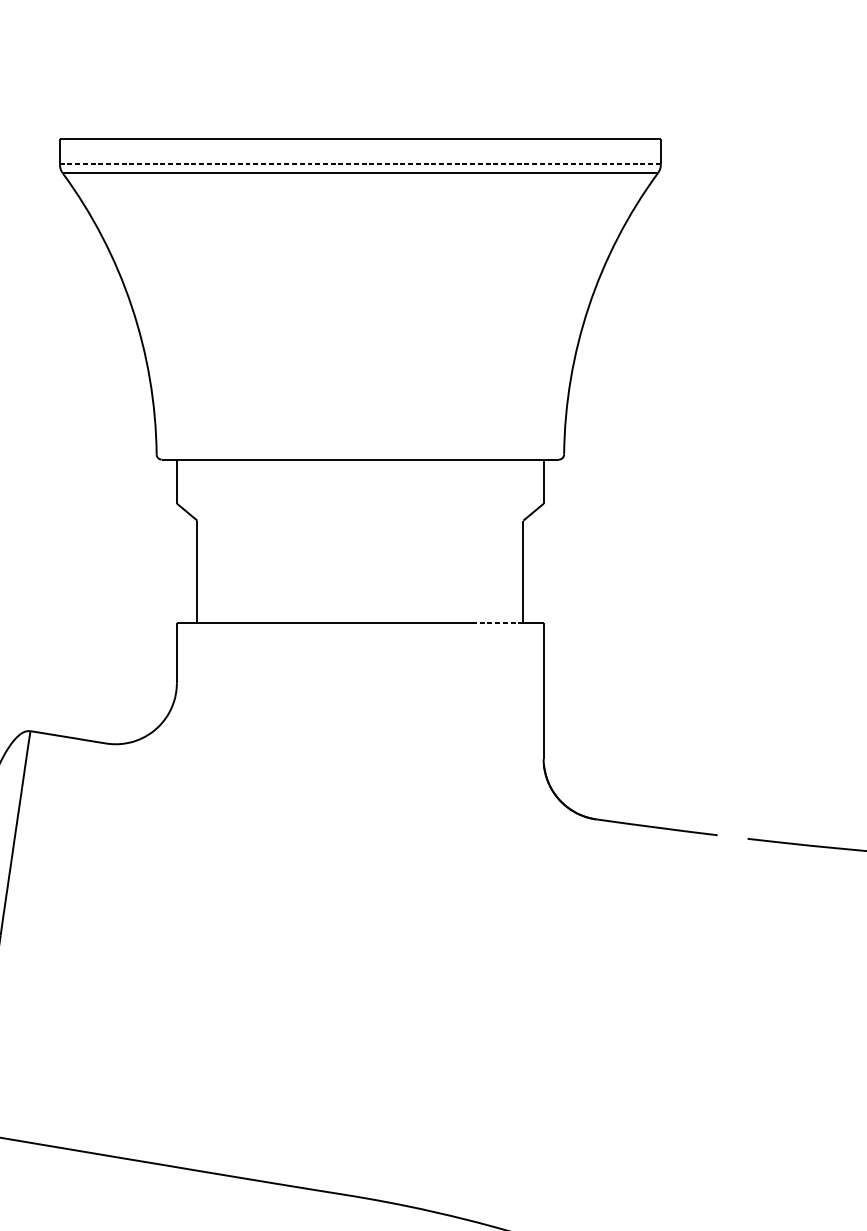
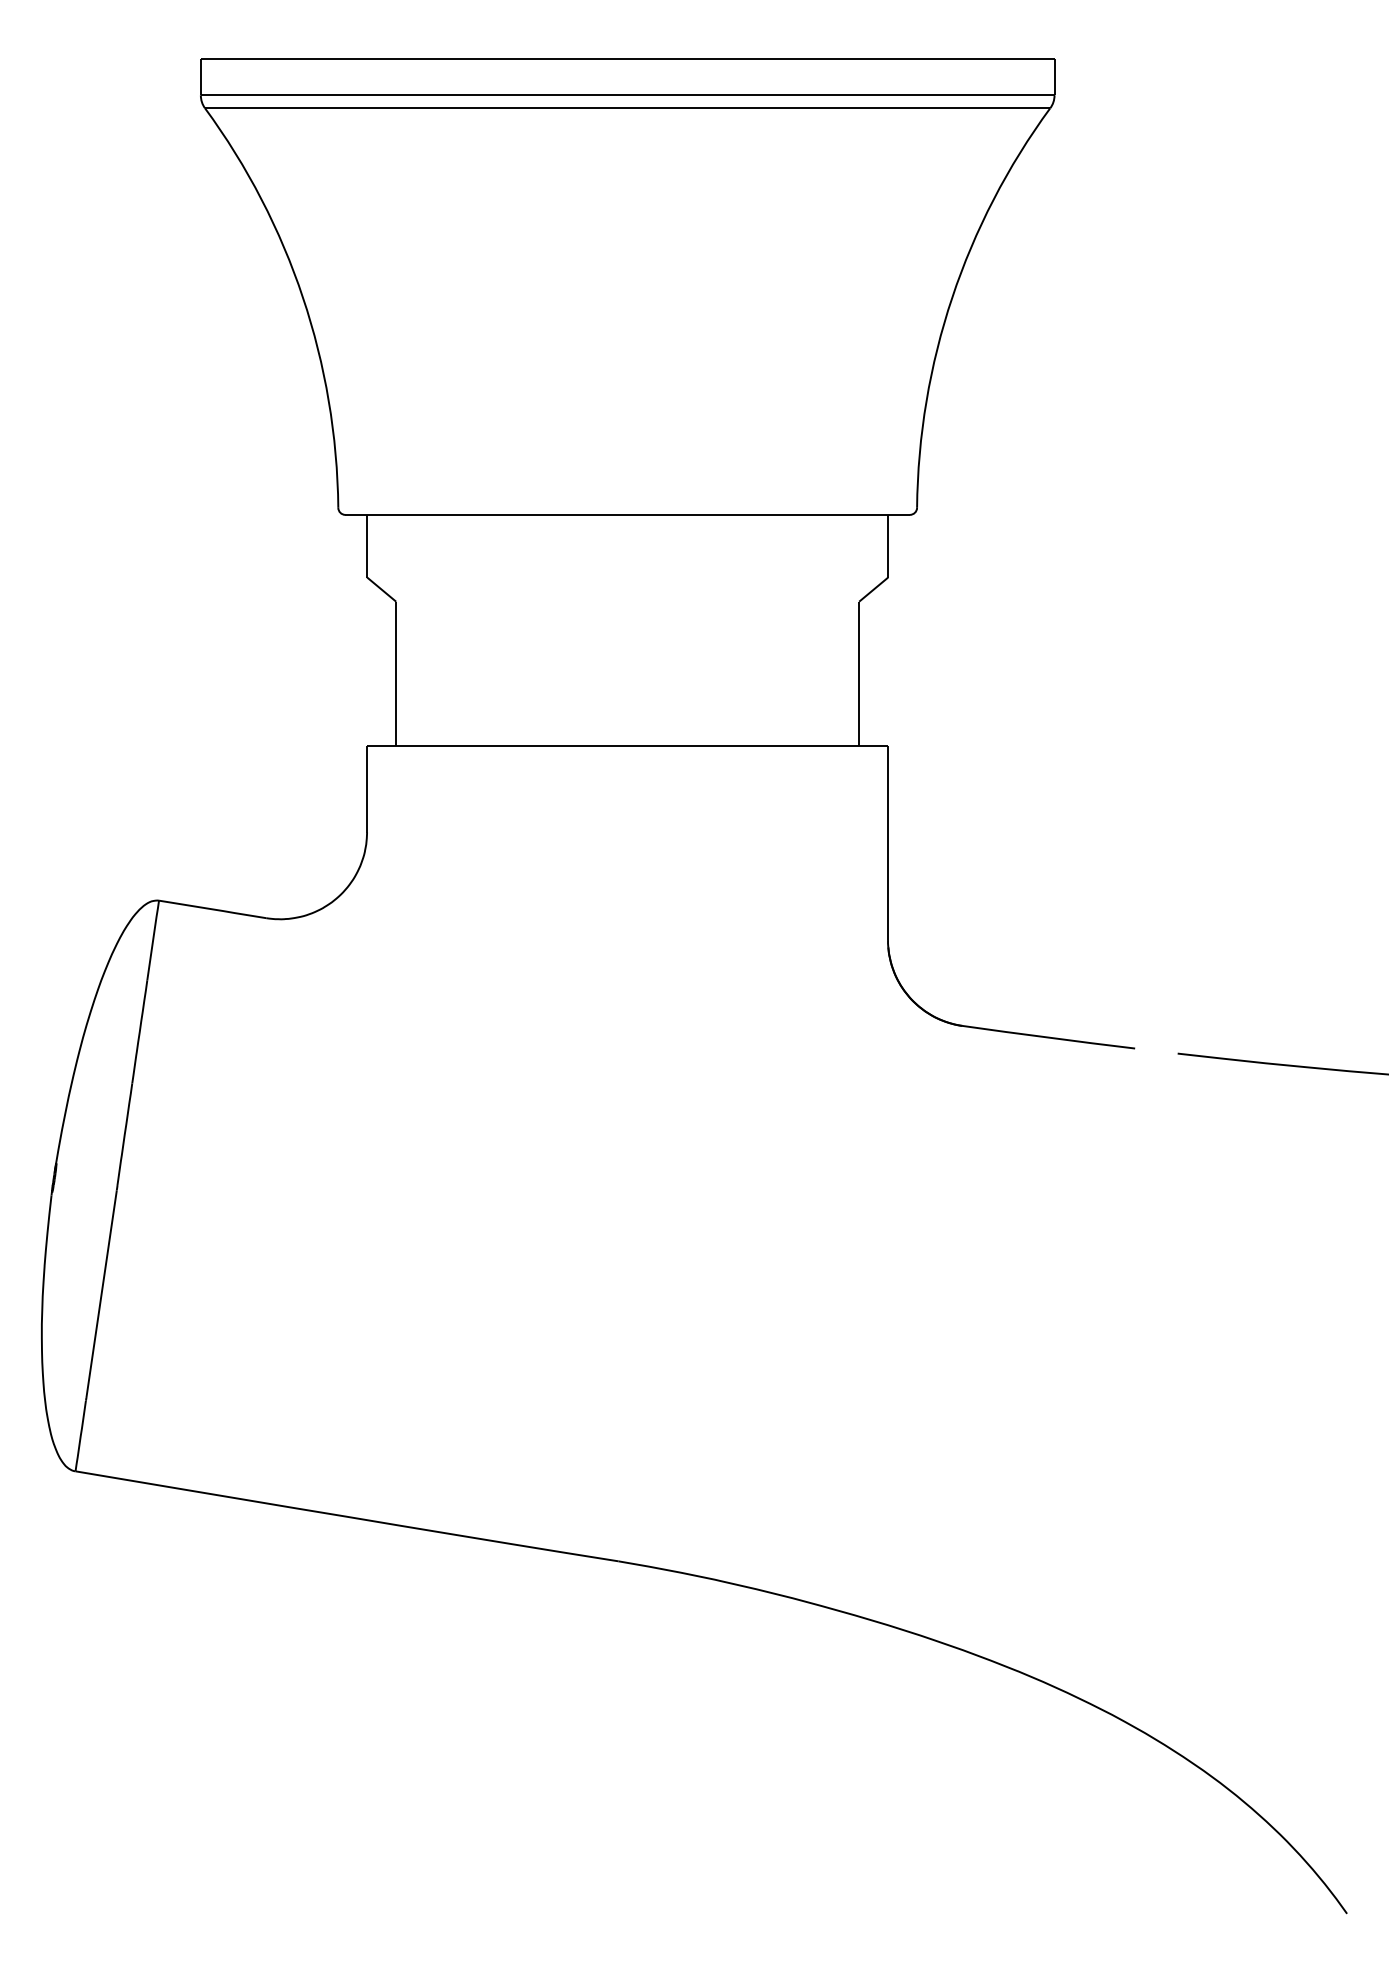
line: (360, 164) -> (627, 95), dashed -> solid
line: (498, 622) -> (823, 746), dashed -> solid

